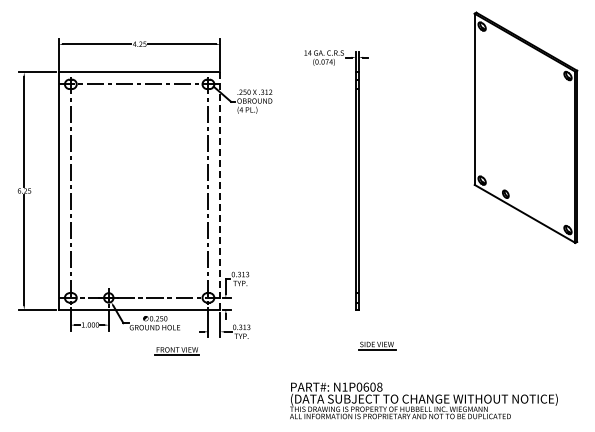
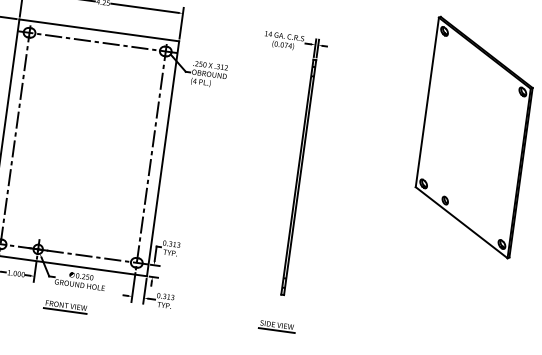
line: (220, 191) -> (163, 159), dashed -> solid
part: (377, 345) -> (277, 326), moved
part: (176, 351) -> (65, 307), moved

